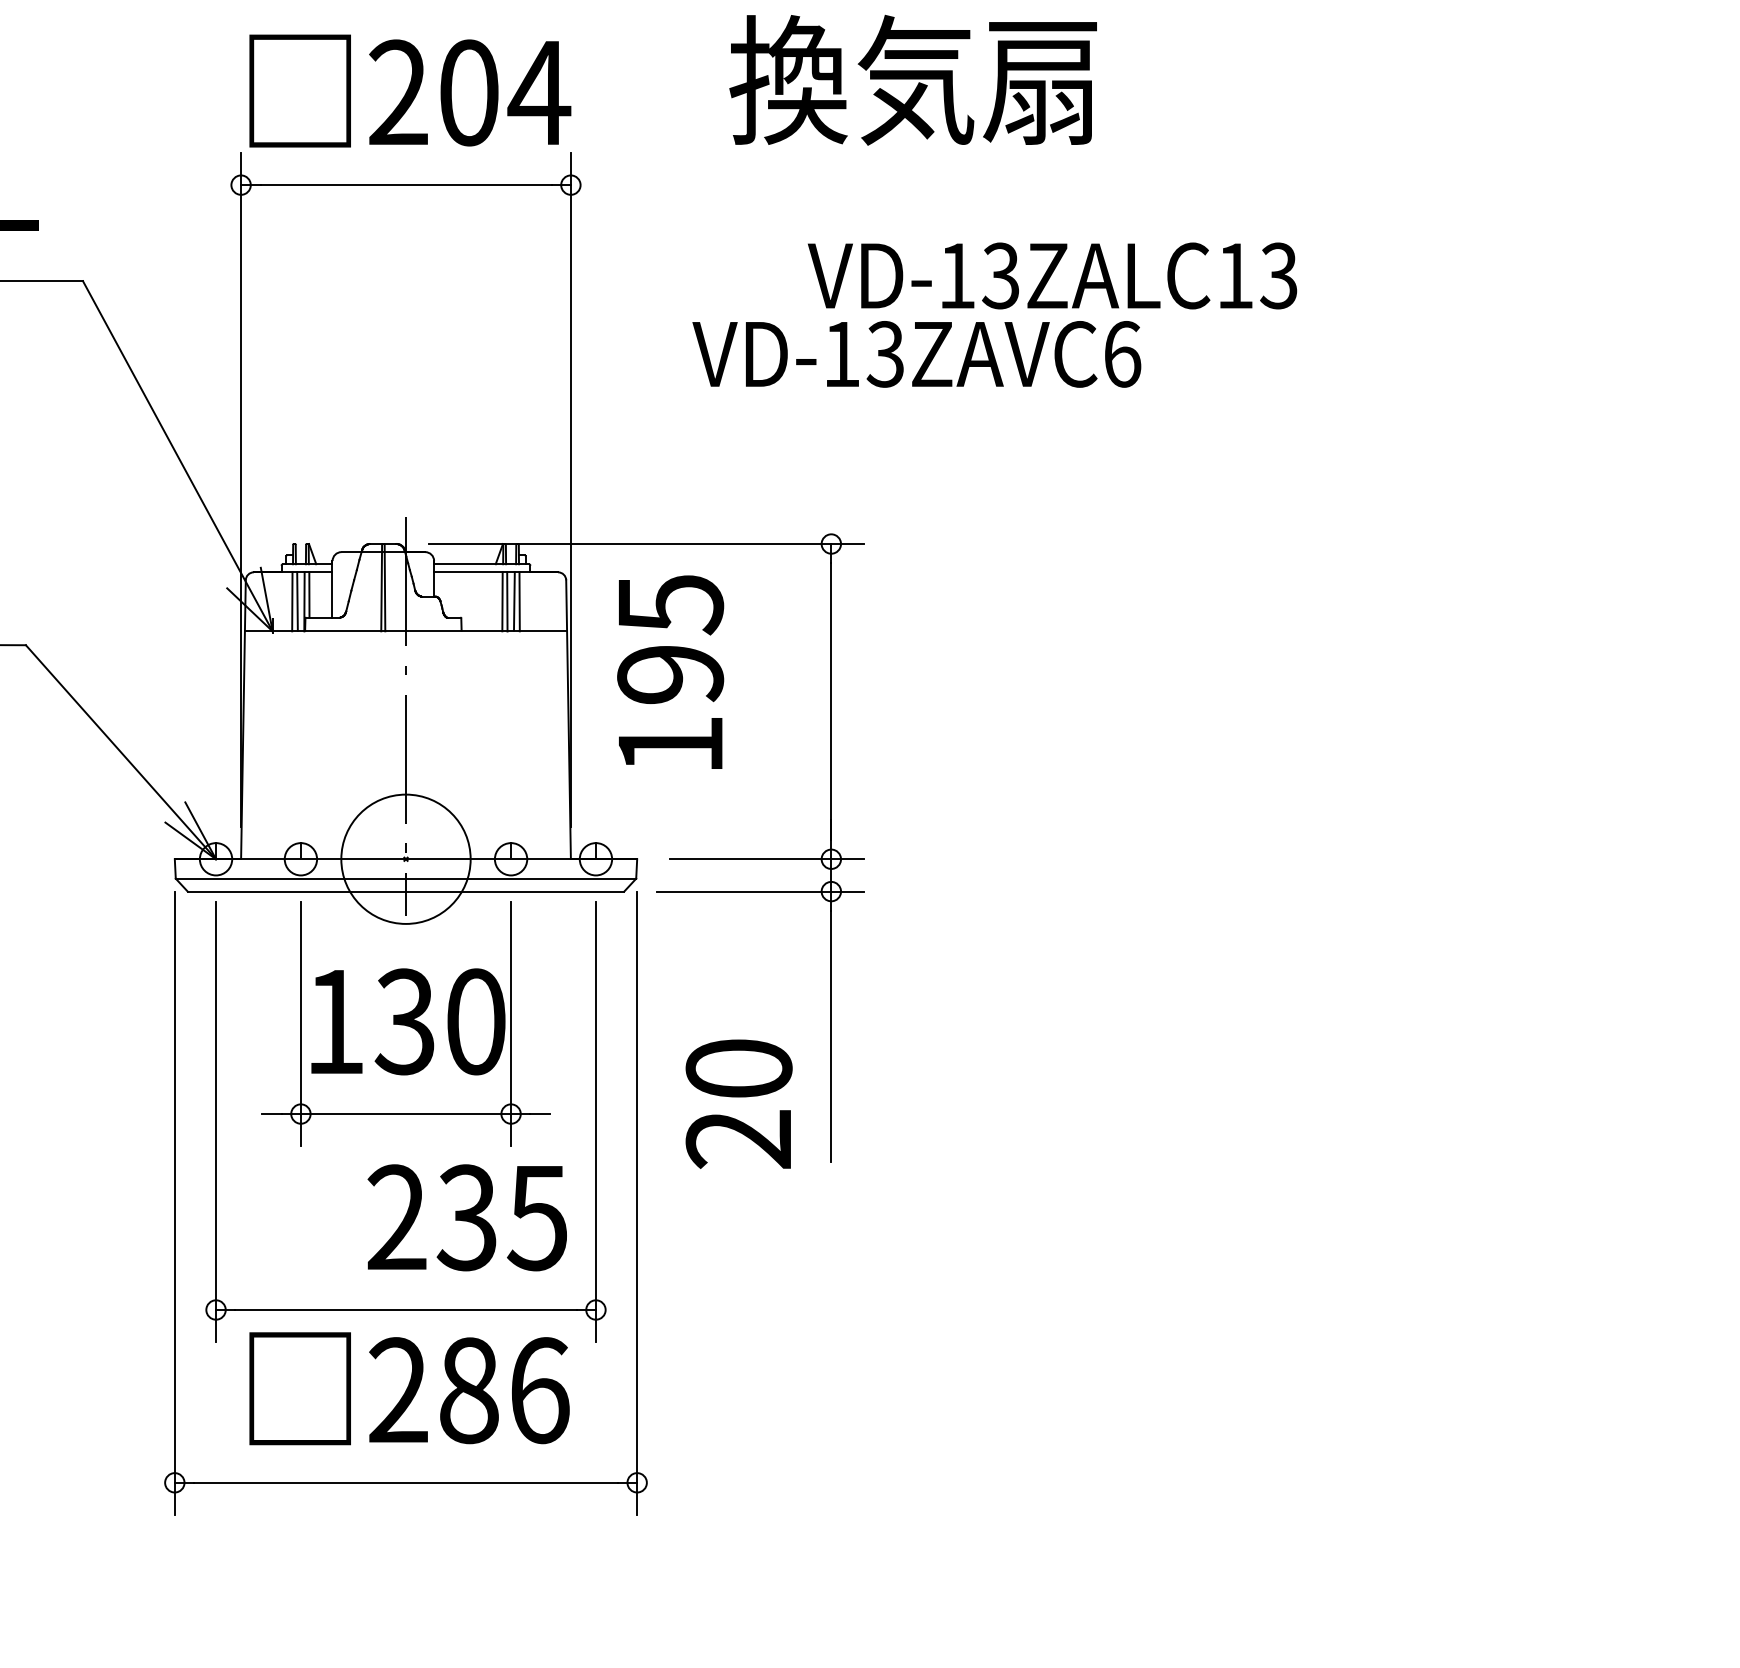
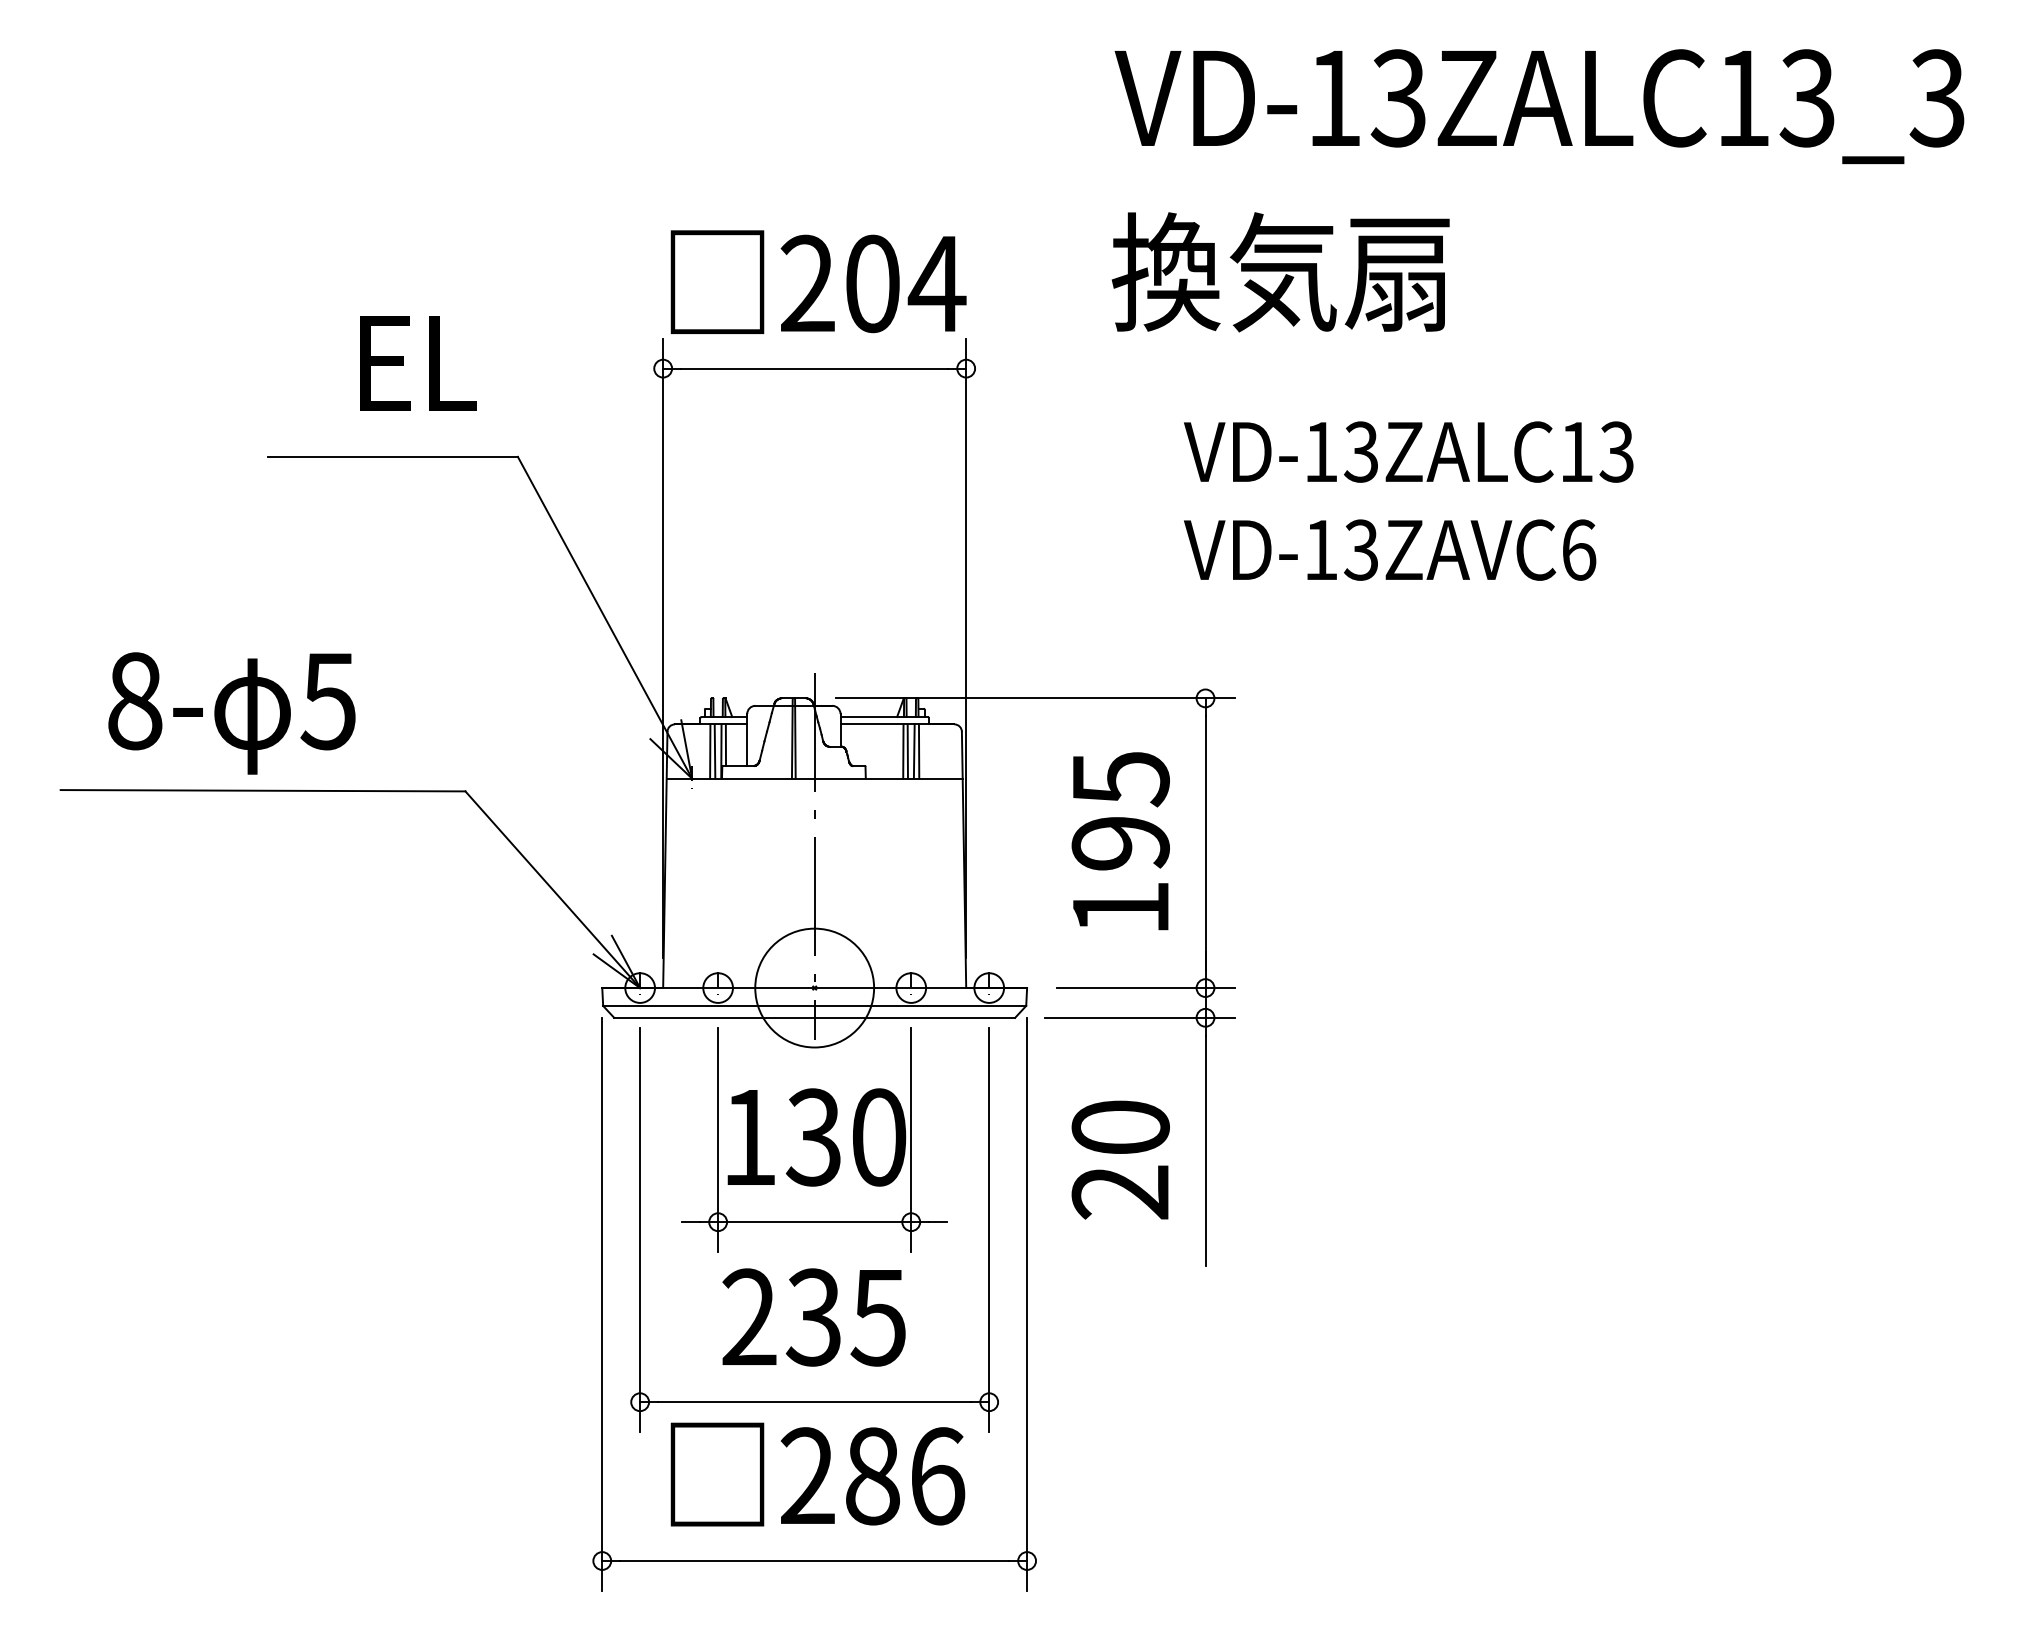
text: (917, 353) -> (1390, 549), moved
text: (670, 672) -> (1120, 841), moved
text: (738, 1103) -> (1120, 1159), moved
text: (466, 1217) -> (813, 1317), moved

